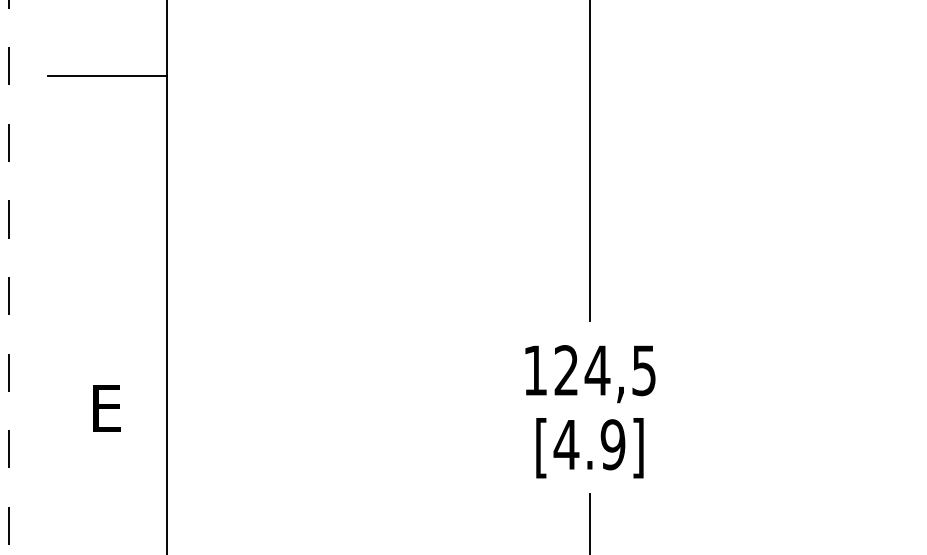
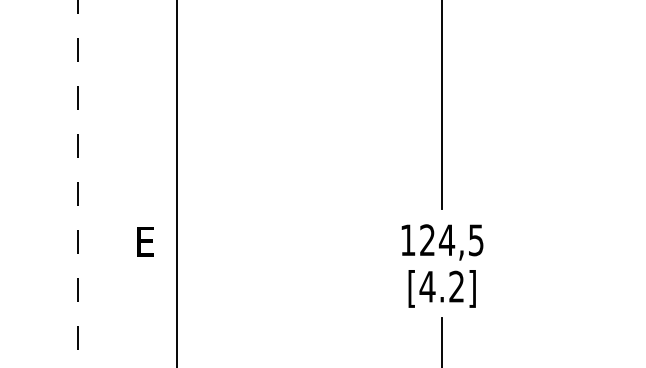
line: (107, 75) -> (139, 55), removed
text: (107, 407) -> (145, 241), moved
text: (612, 444) -> (456, 286), [4.9] -> [4.2]

